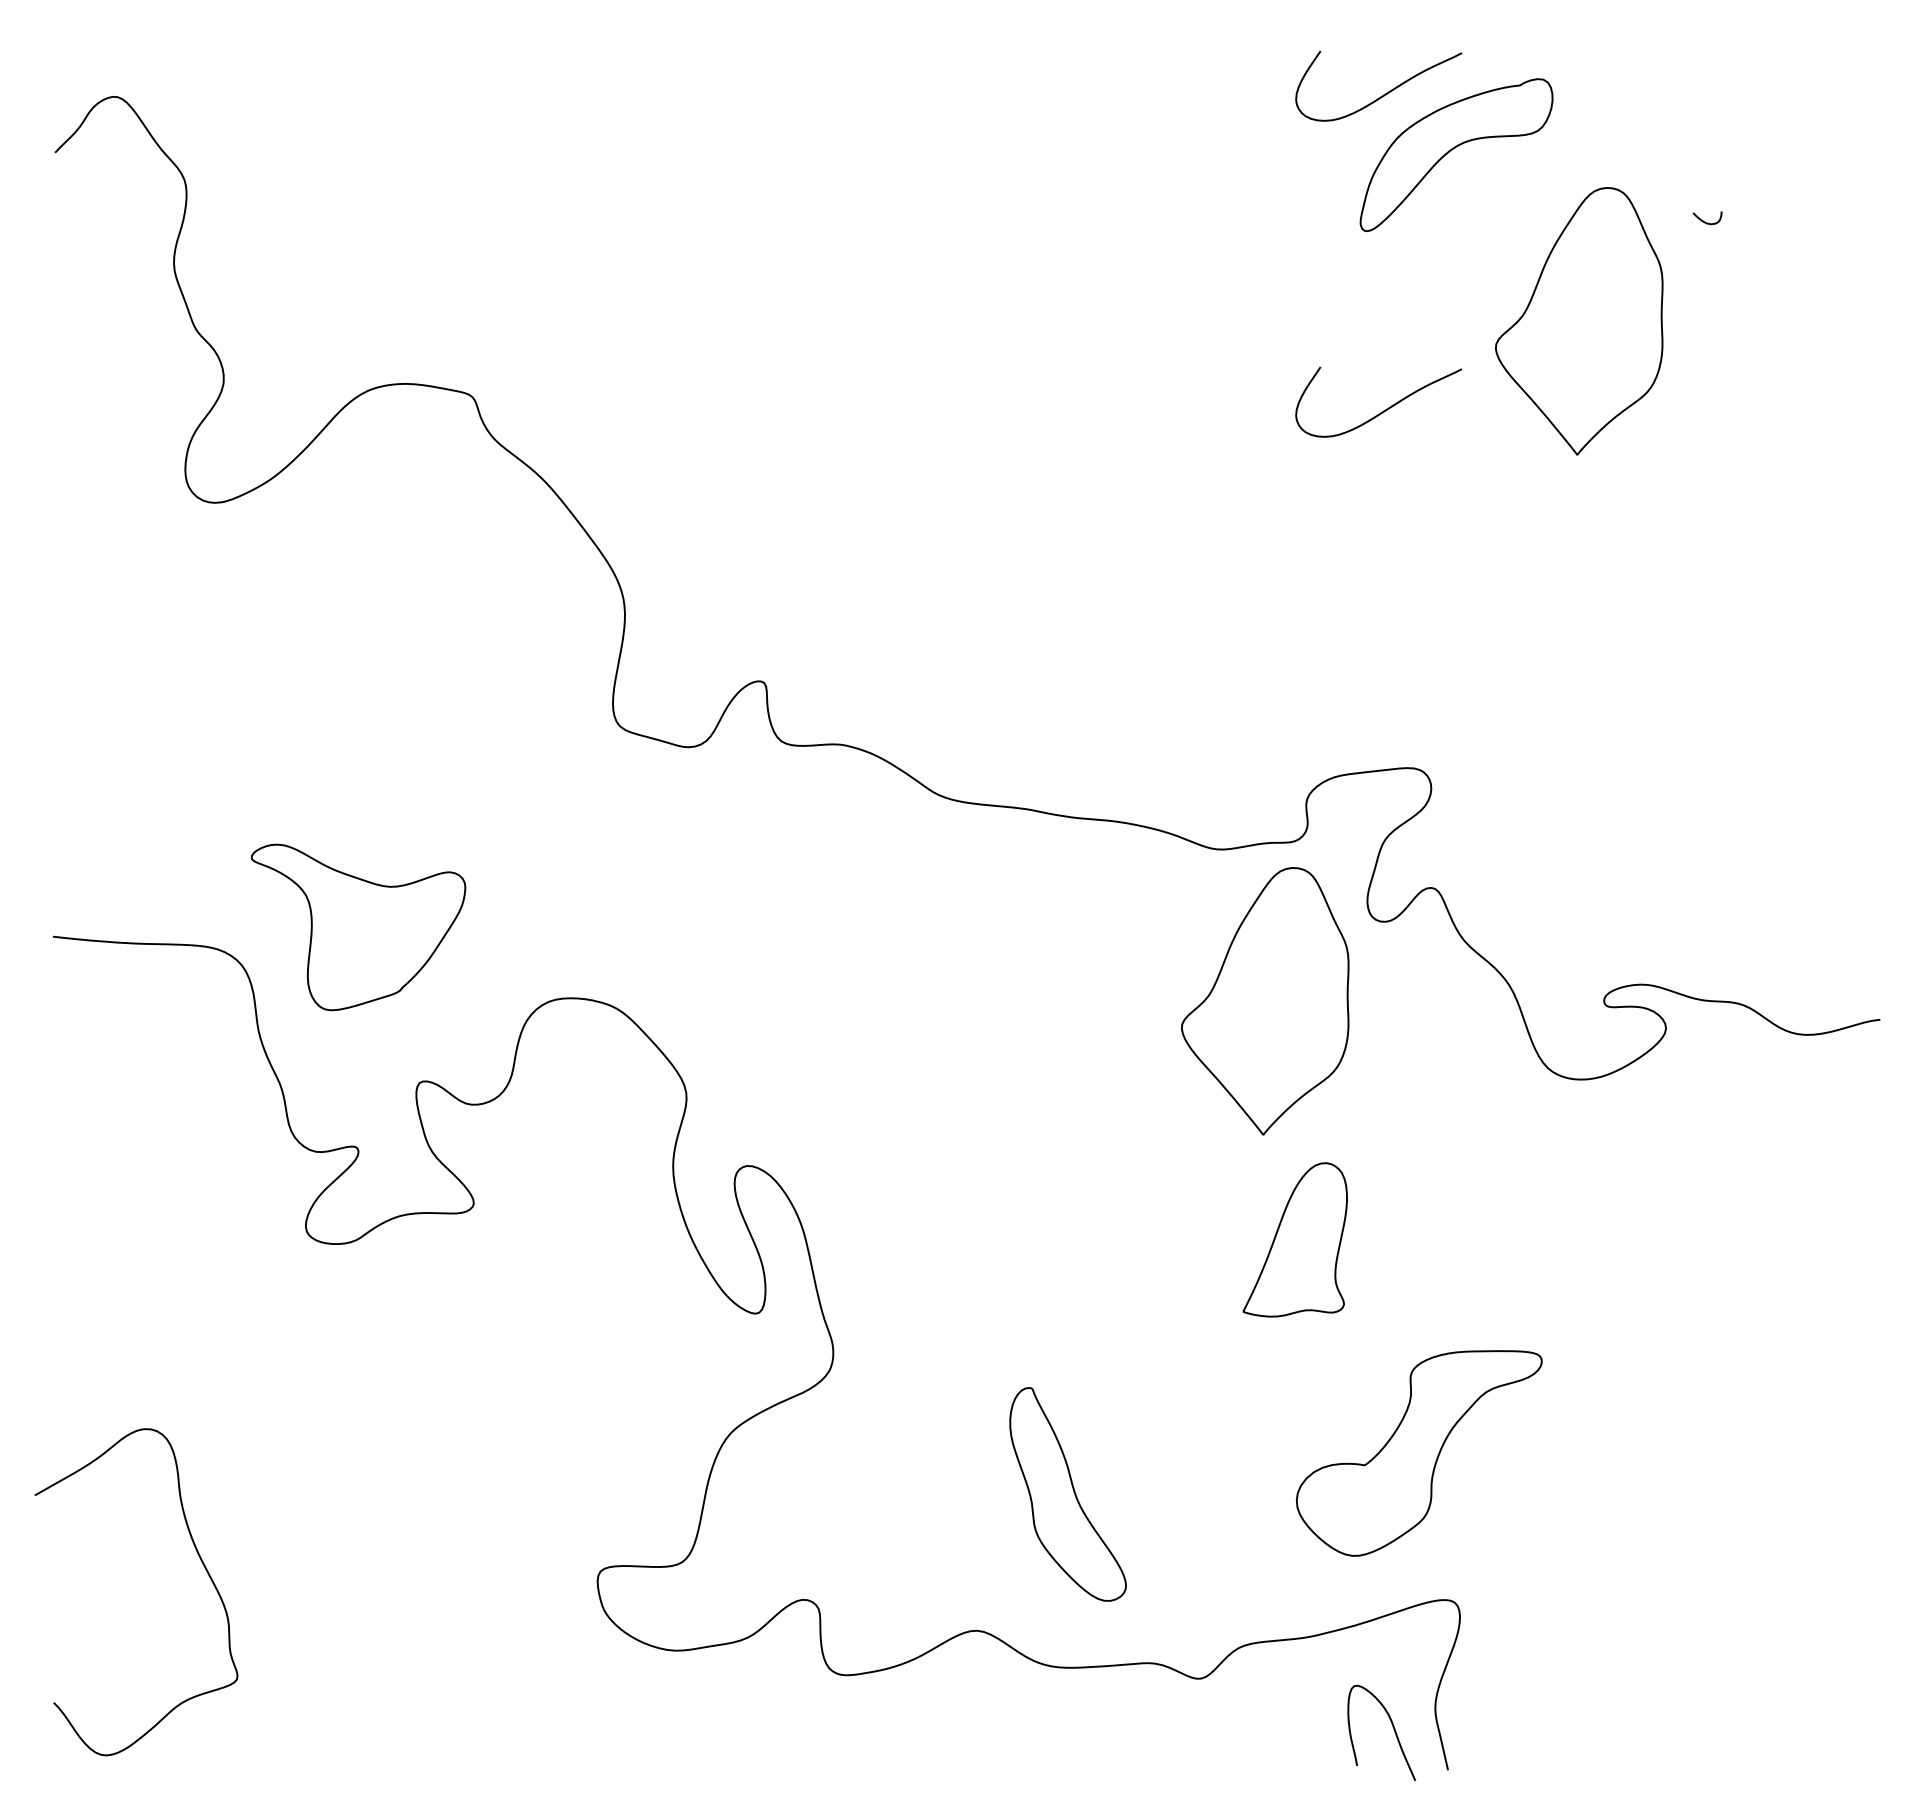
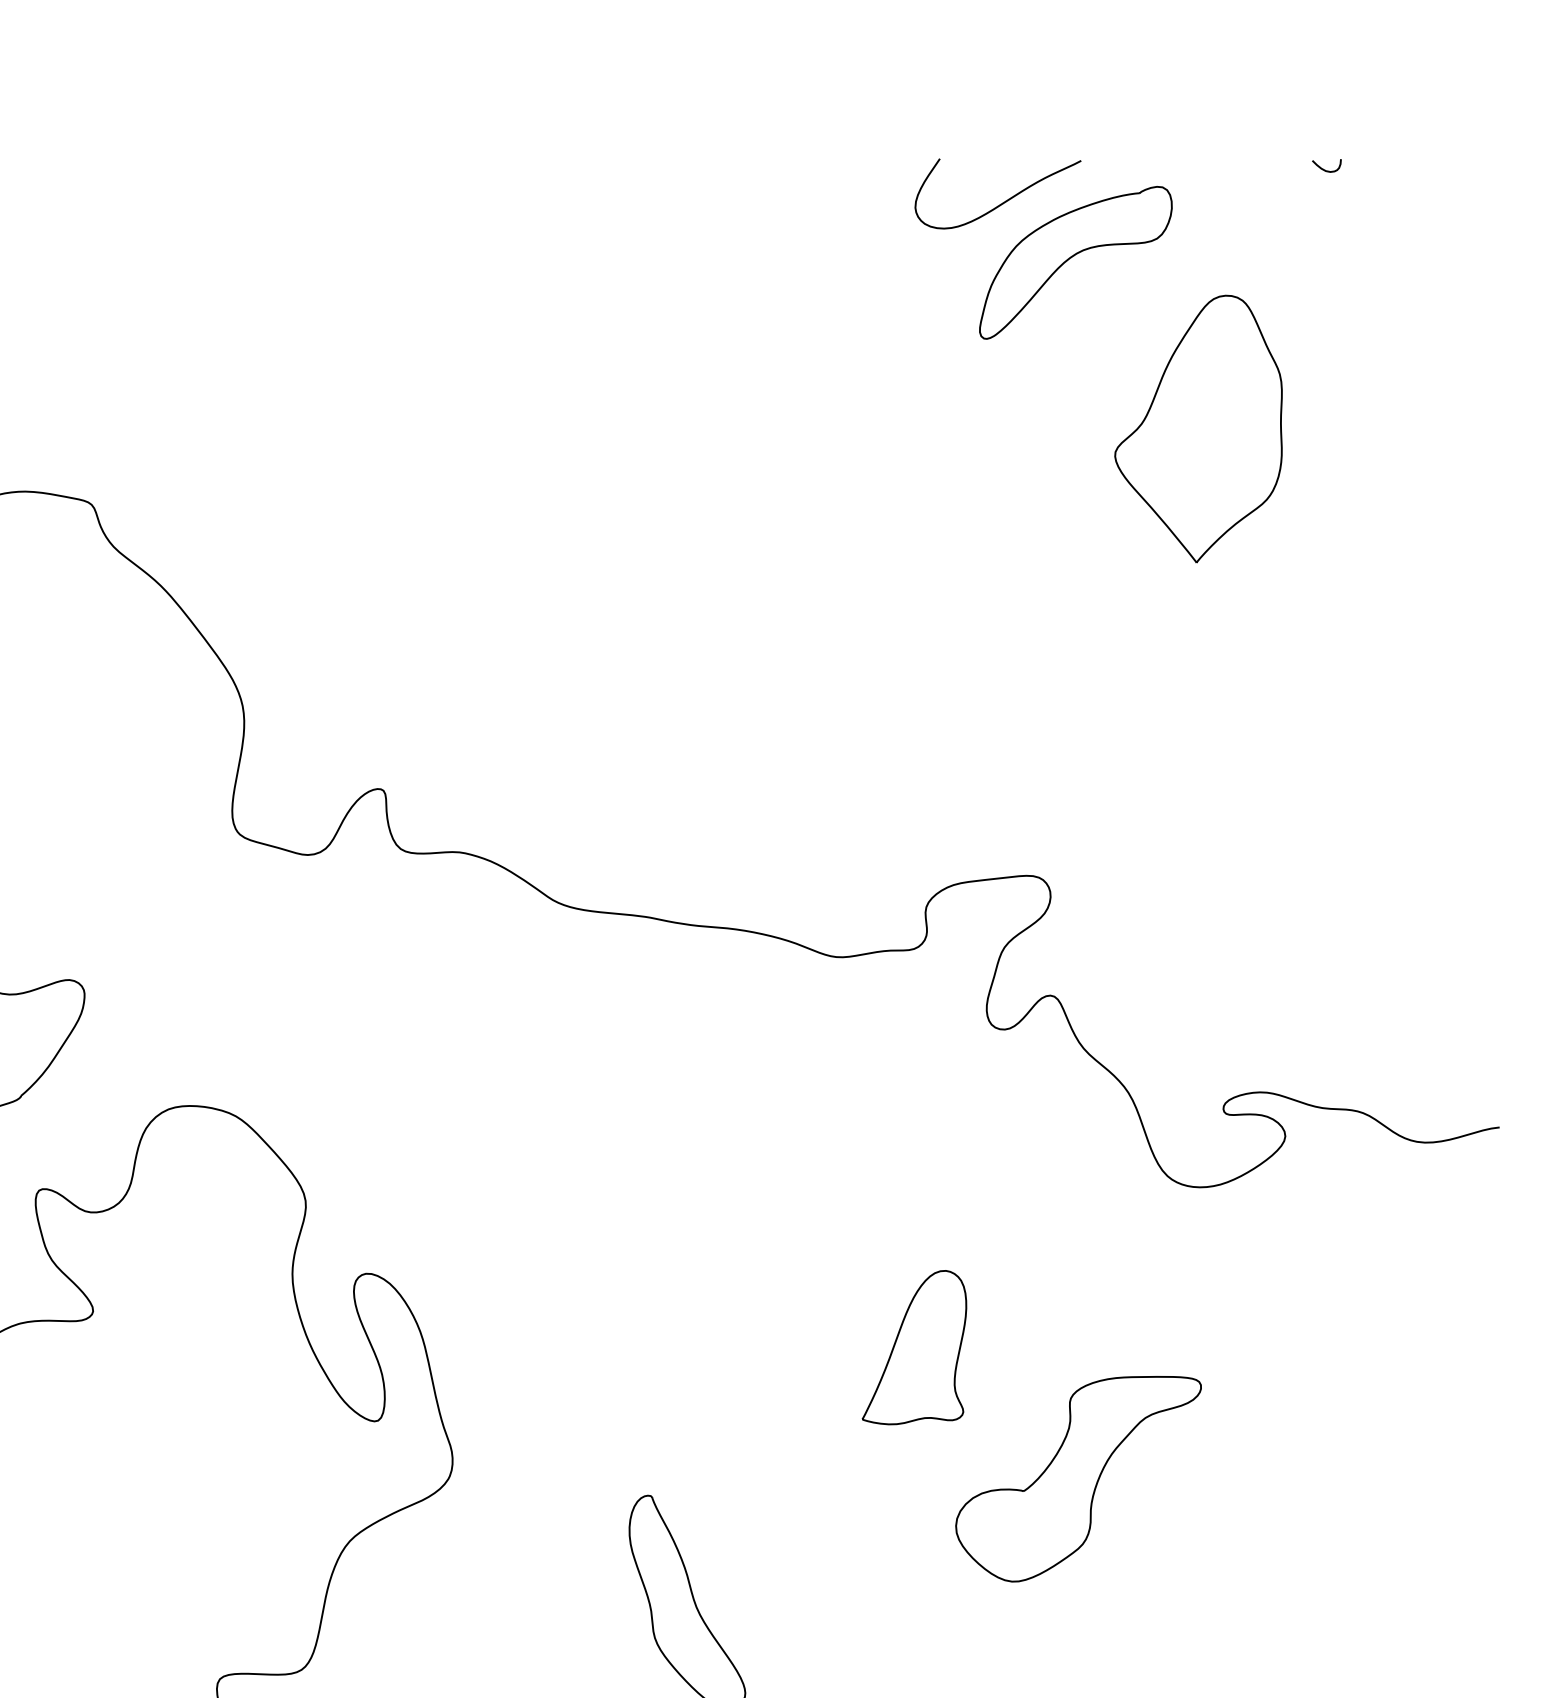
curve: (1705, 221) -> (1324, 169), moved
curve: (1383, 410) -> (1002, 518), removed
part: (1265, 1001) -> (884, 1109), removed
part: (1418, 1453) -> (1077, 1479), moved

